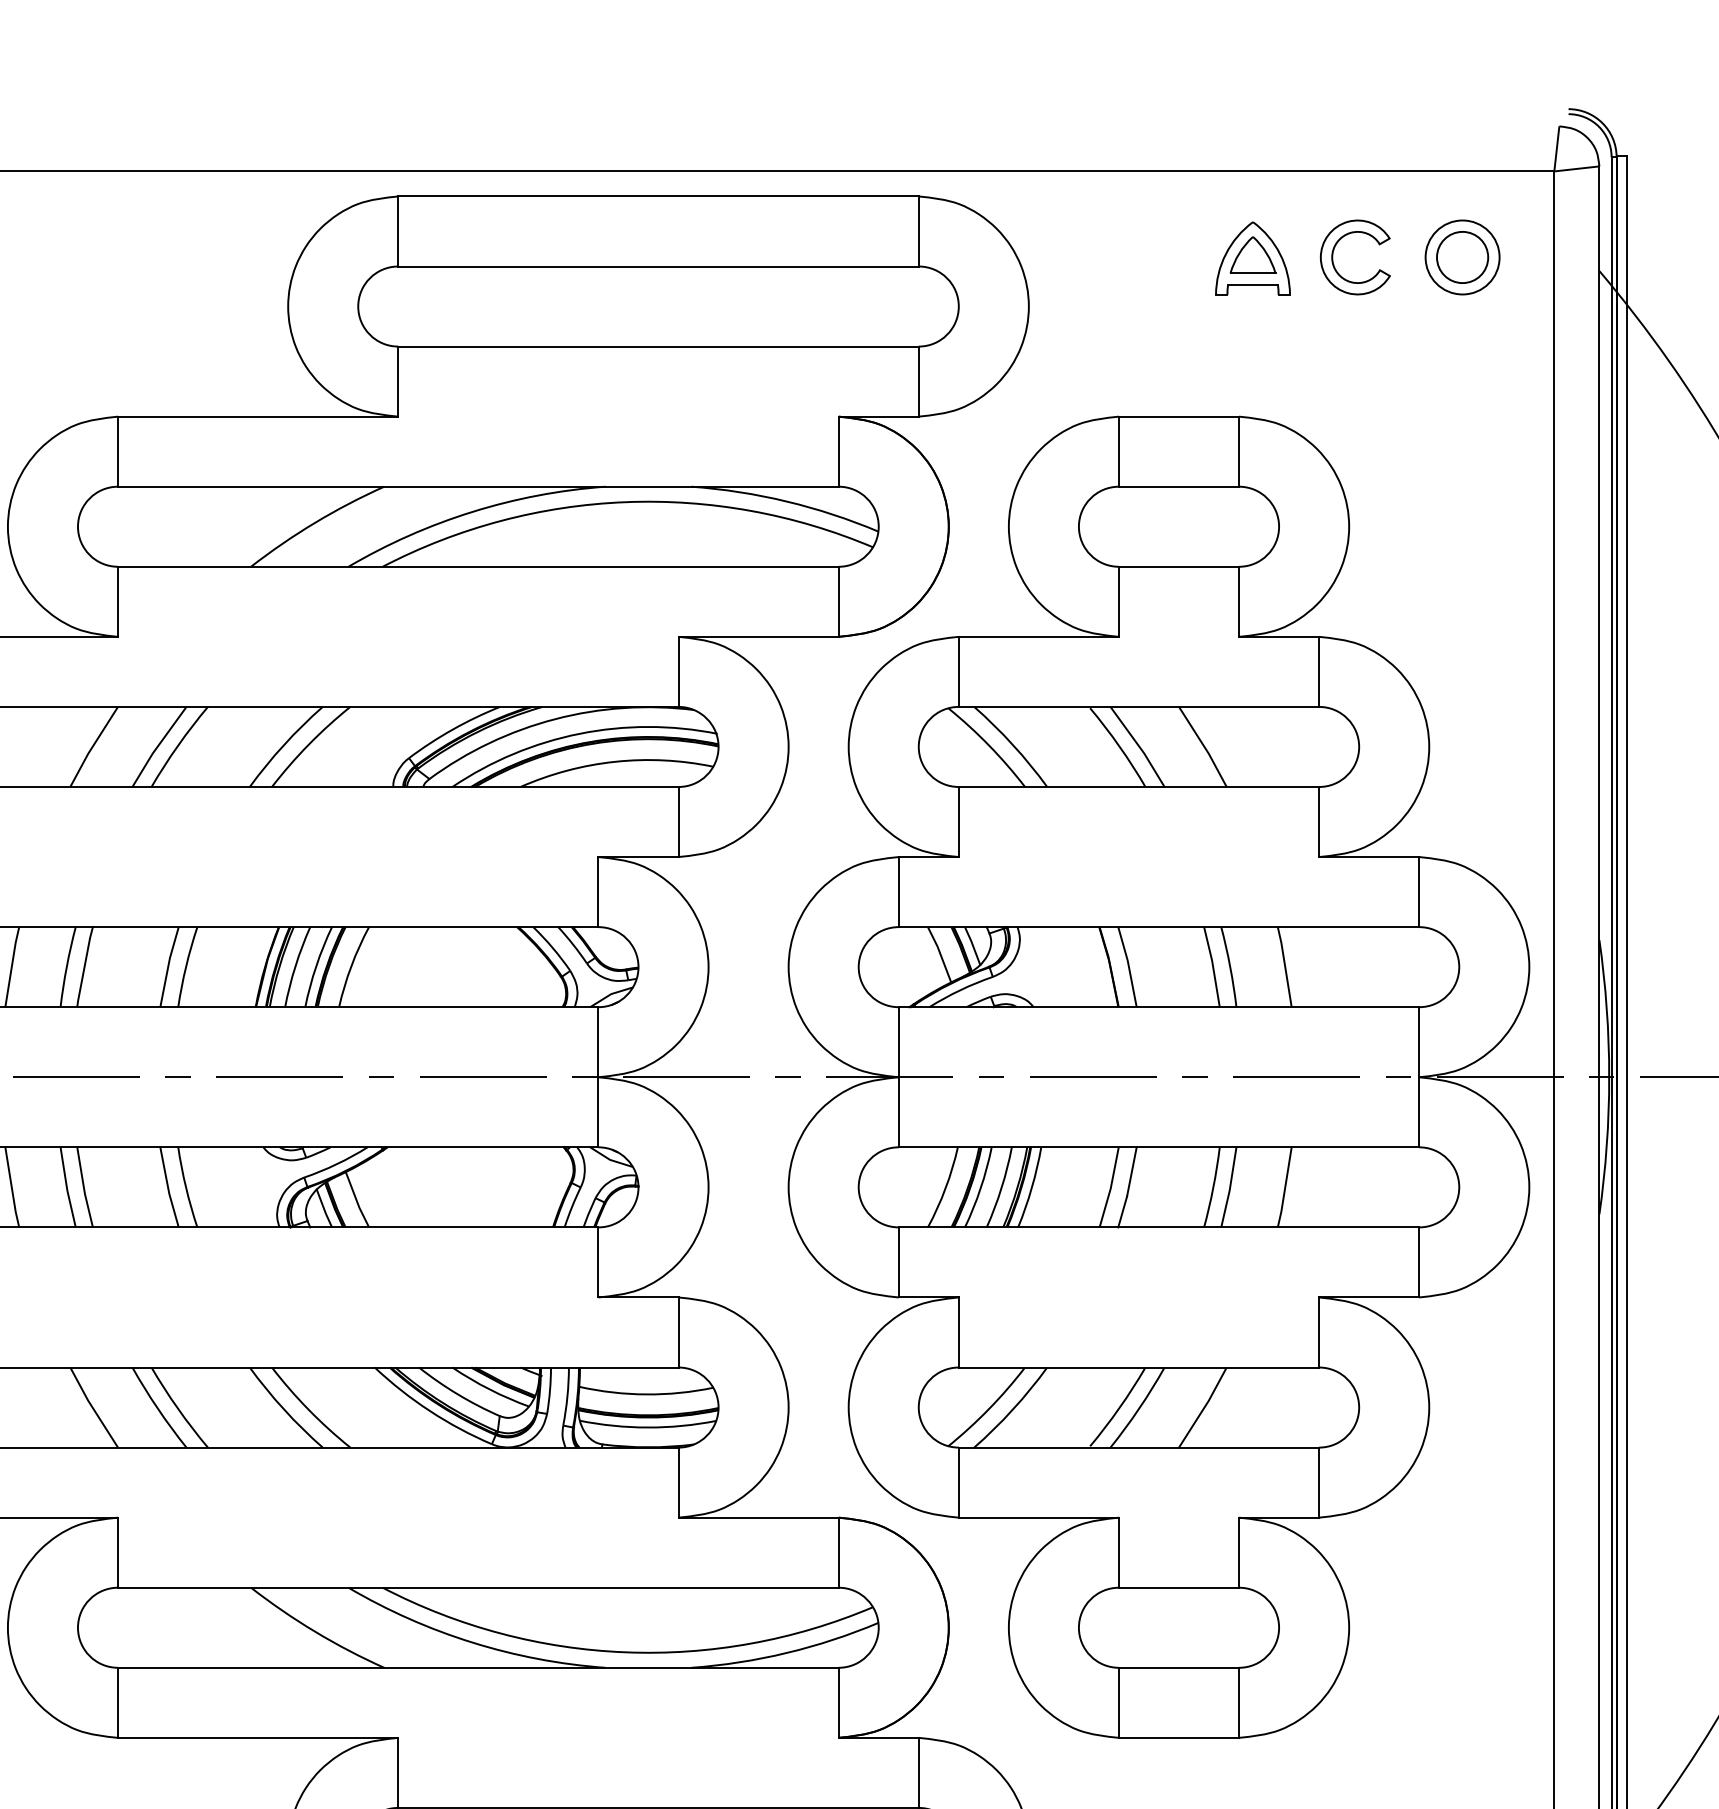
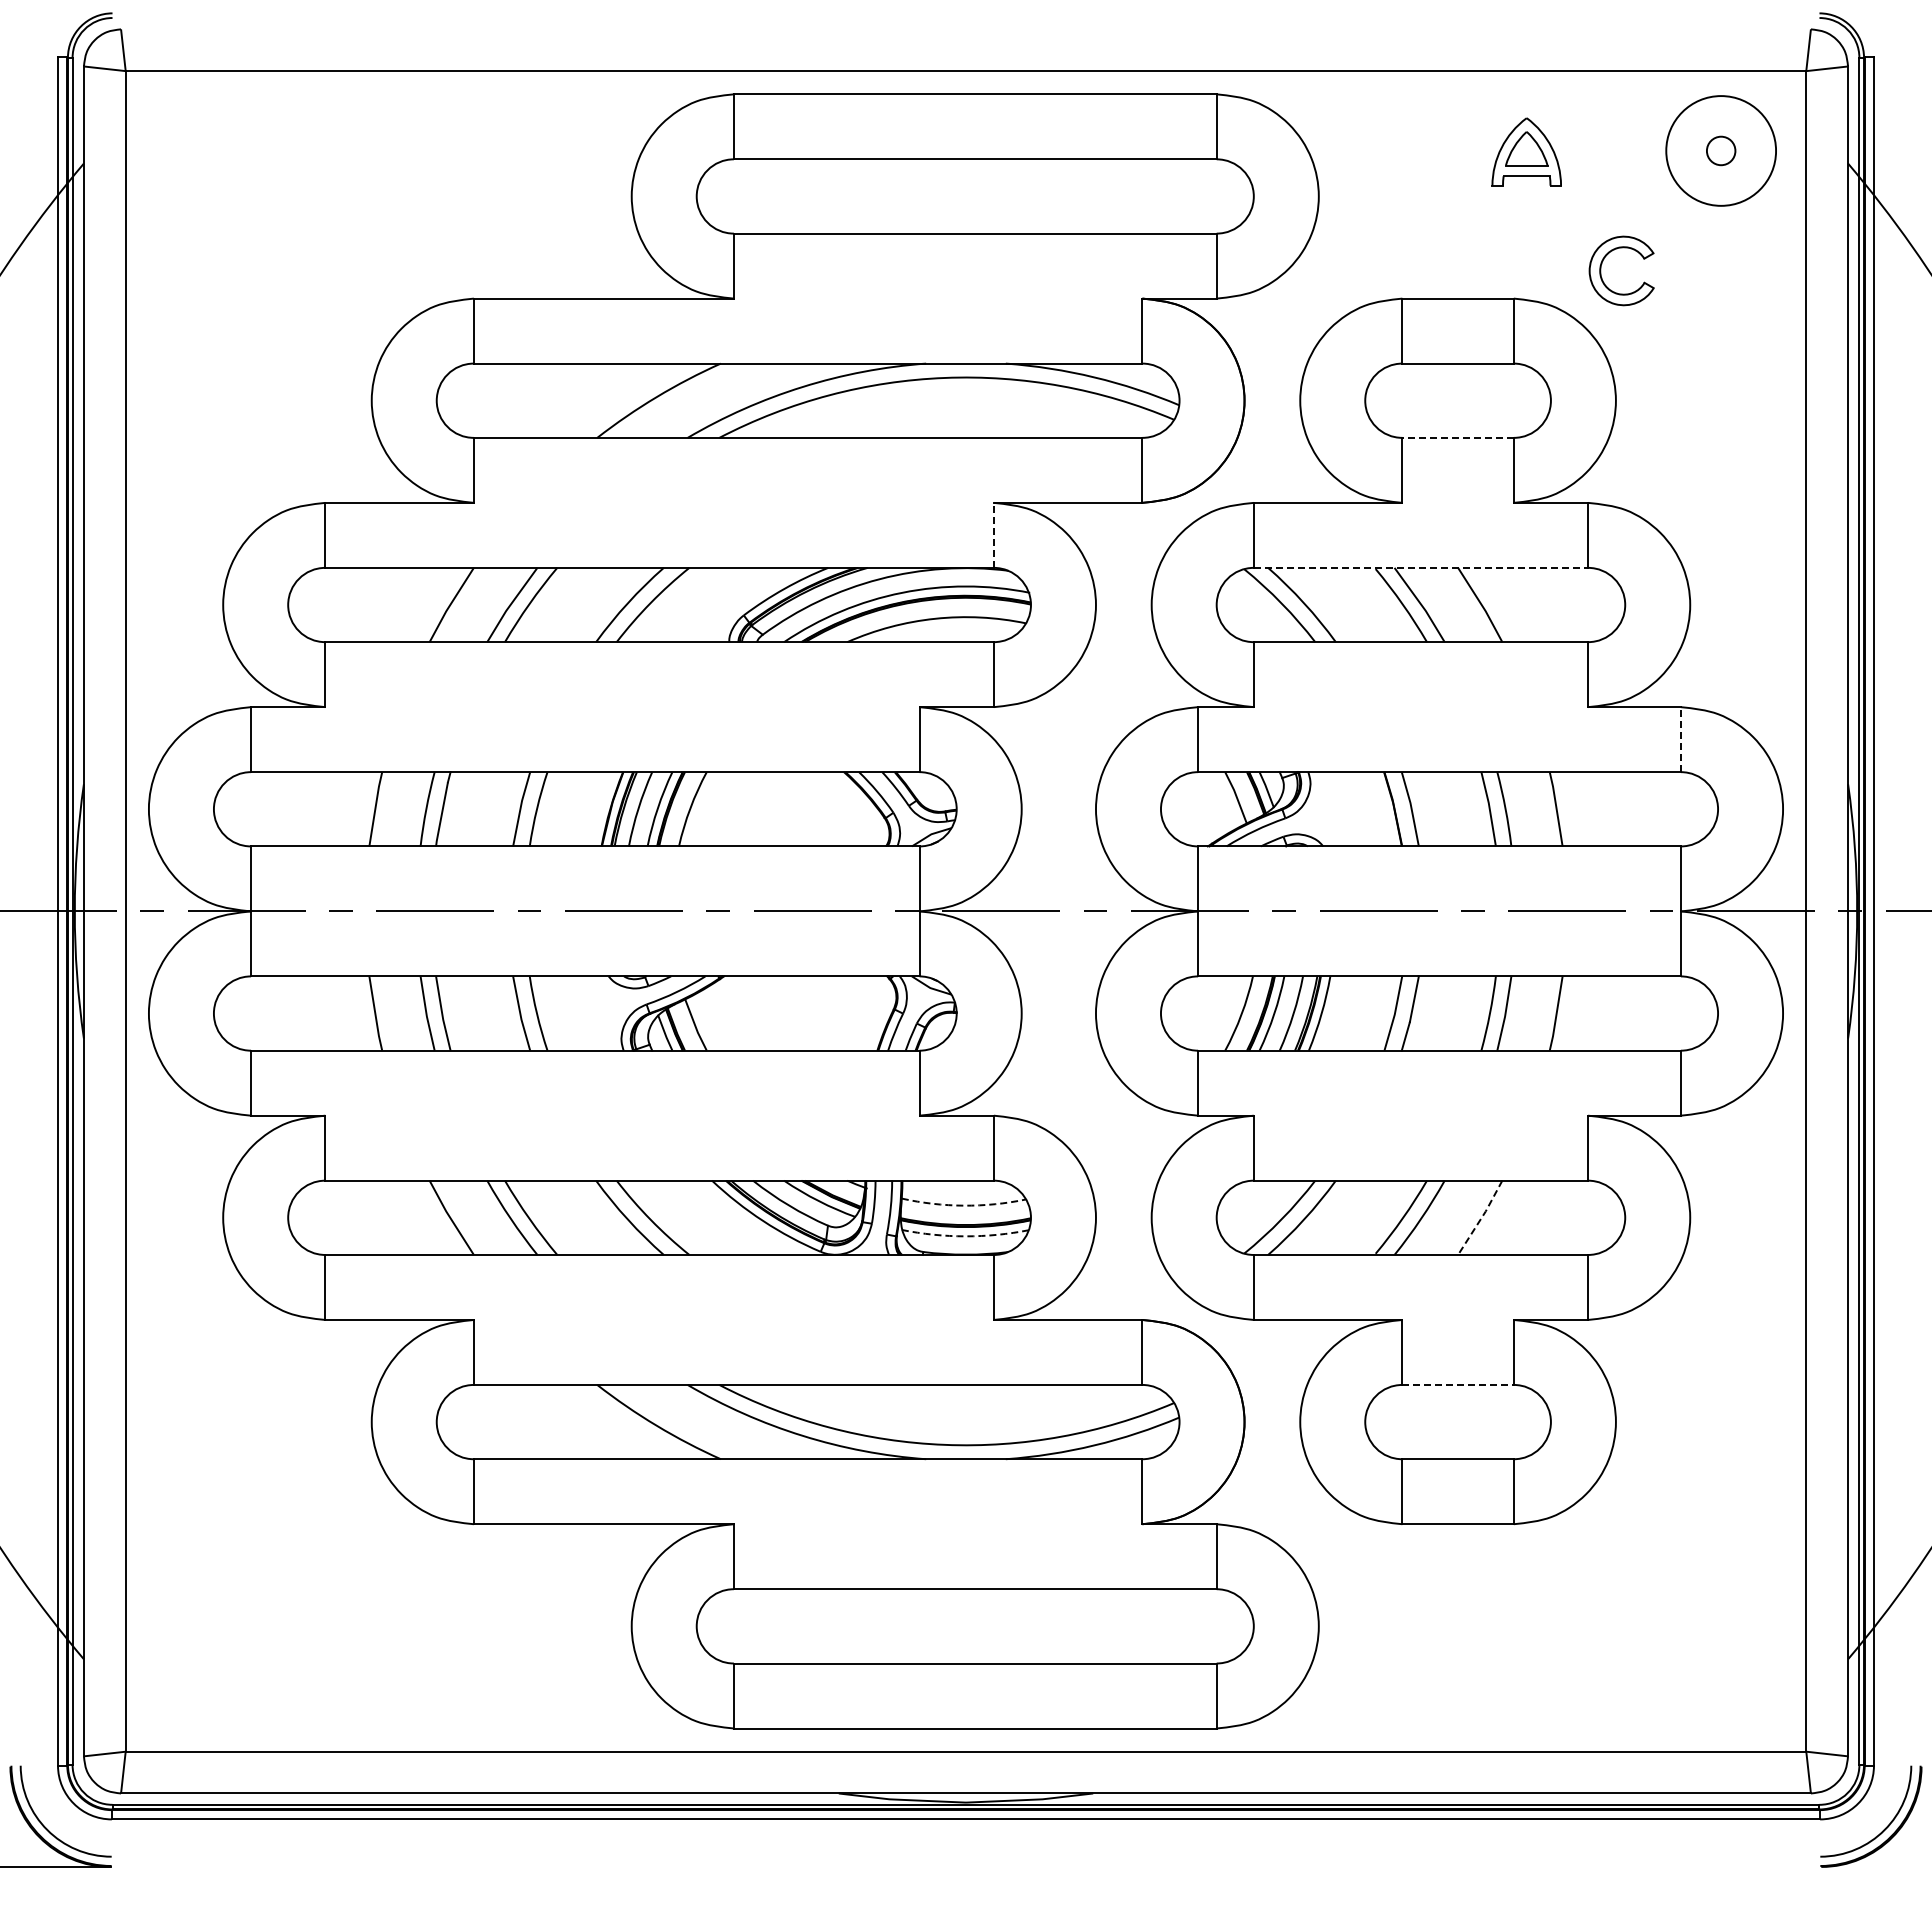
part: (1334, 250) -> (1602, 264), moved
circle: (1461, 256) -> (1720, 150), size x0.6
circle: (1461, 256) -> (1720, 150), size x1.6
line: (1179, 566) -> (1458, 437), solid -> dashed
line: (678, 670) -> (993, 534), solid -> dashed
line: (1139, 706) -> (1421, 567), solid -> dashed
line: (1418, 891) -> (1680, 739), solid -> dashed
arc: (645, 1394) -> (963, 1205), solid -> dashed
line: (1204, 1408) -> (1481, 1218), solid -> dashed
arc: (647, 1427) -> (965, 1236), solid -> dashed
line: (1179, 1587) -> (1458, 1384), solid -> dashed

